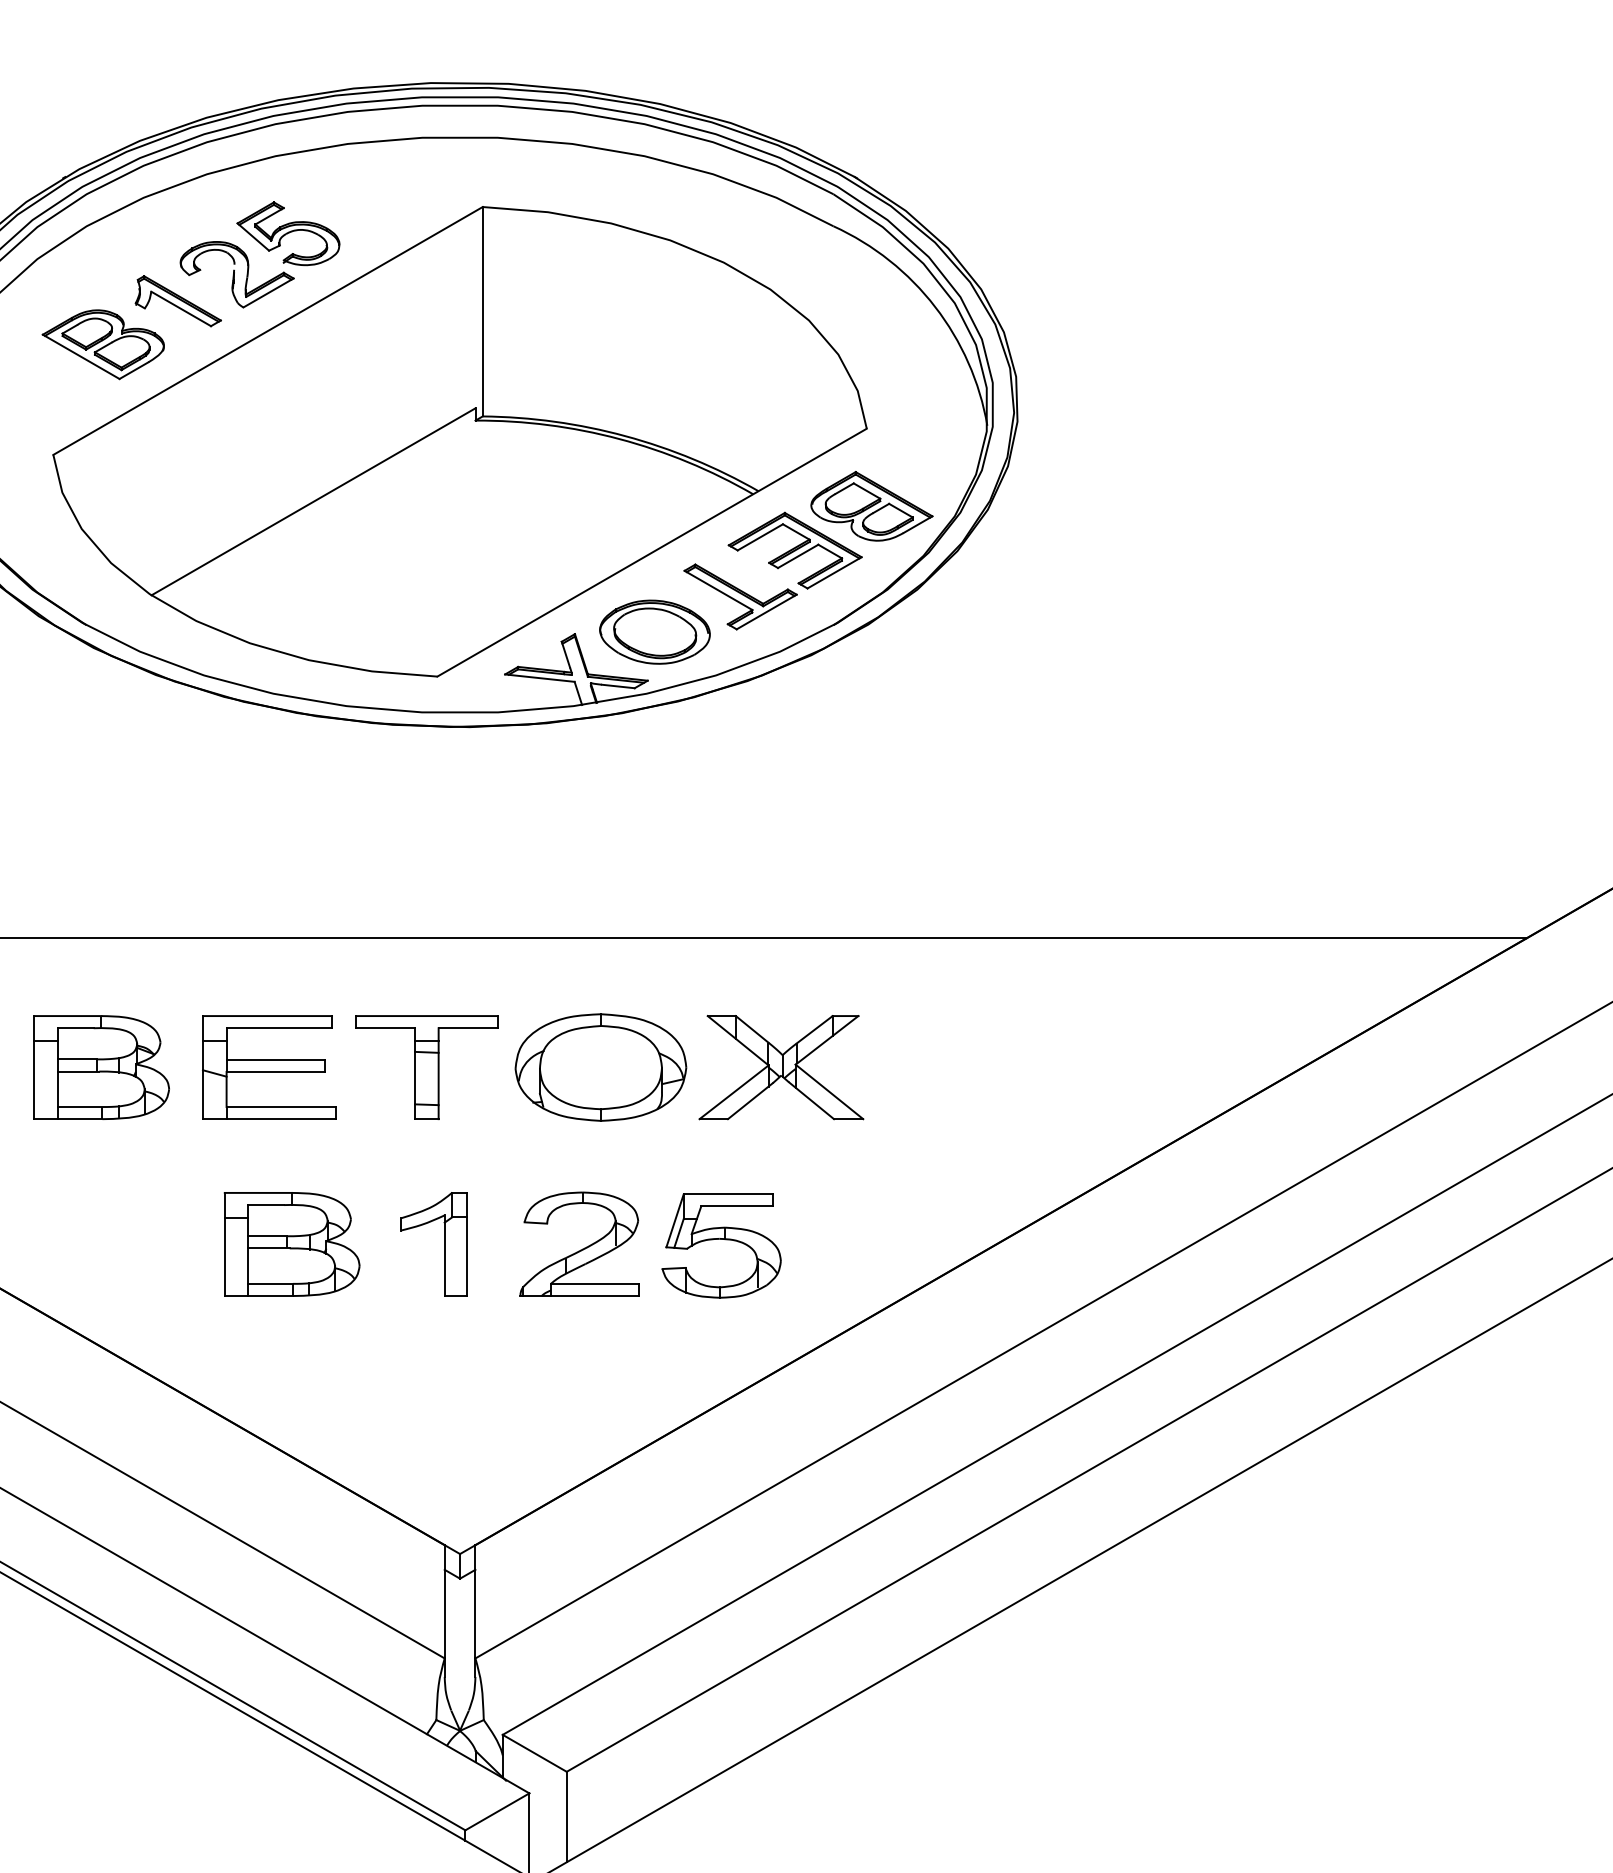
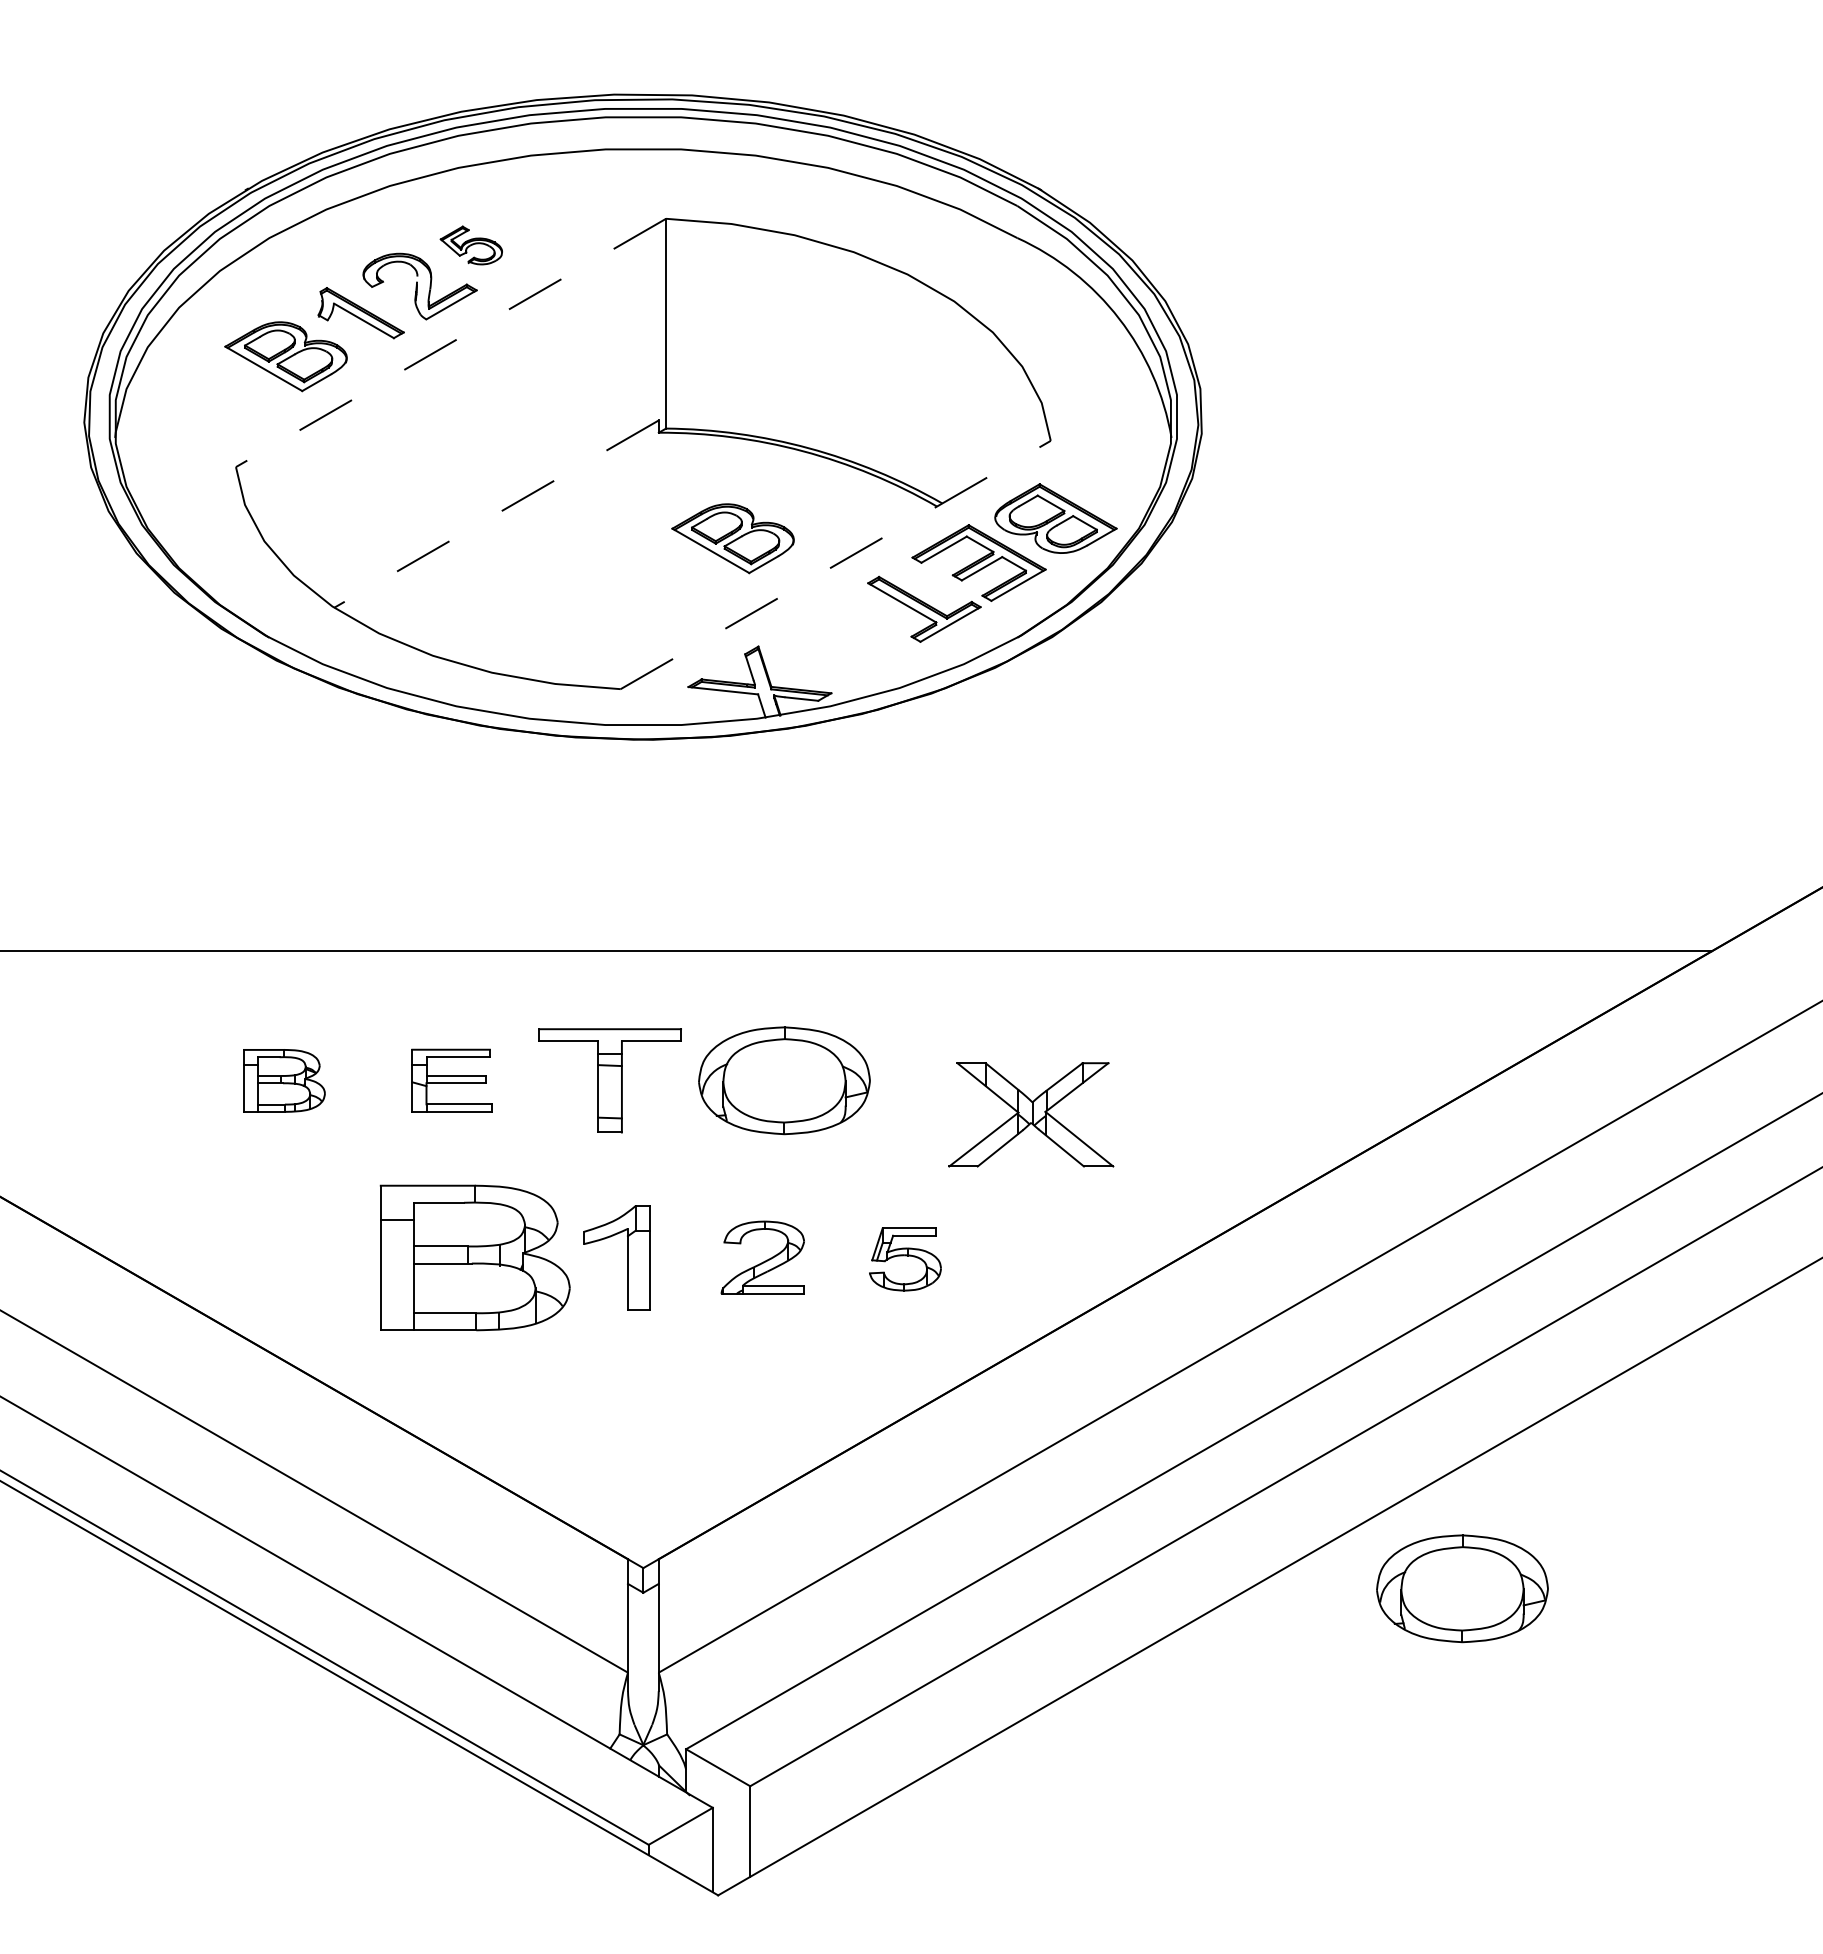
part: (288, 233) -> (471, 245), size x0.6
line: (267, 331) -> (450, 343), solid -> dashed
line: (313, 502) -> (496, 514), solid -> dashed
part: (549, 526) -> (732, 538), added
line: (652, 552) -> (836, 564), solid -> dashed
part: (654, 632) -> (838, 644), removed
part: (101, 1067) -> (284, 1080), size x0.6
part: (268, 1067) -> (451, 1080), size x0.6
part: (781, 1067) -> (1031, 1114), moved
part: (291, 1243) -> (474, 1257), size x1.4
part: (578, 1243) -> (762, 1257), size x0.7
part: (721, 1245) -> (905, 1259), size x0.6
part: (1277, 1574) -> (1462, 1588), added

